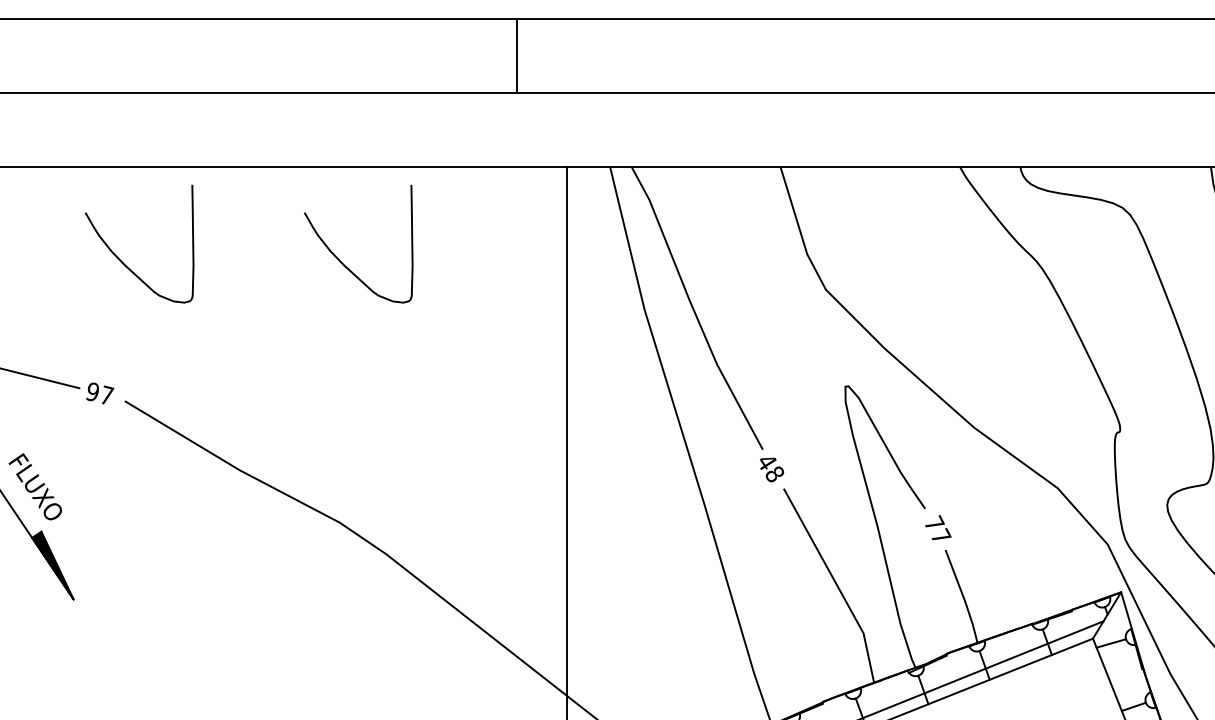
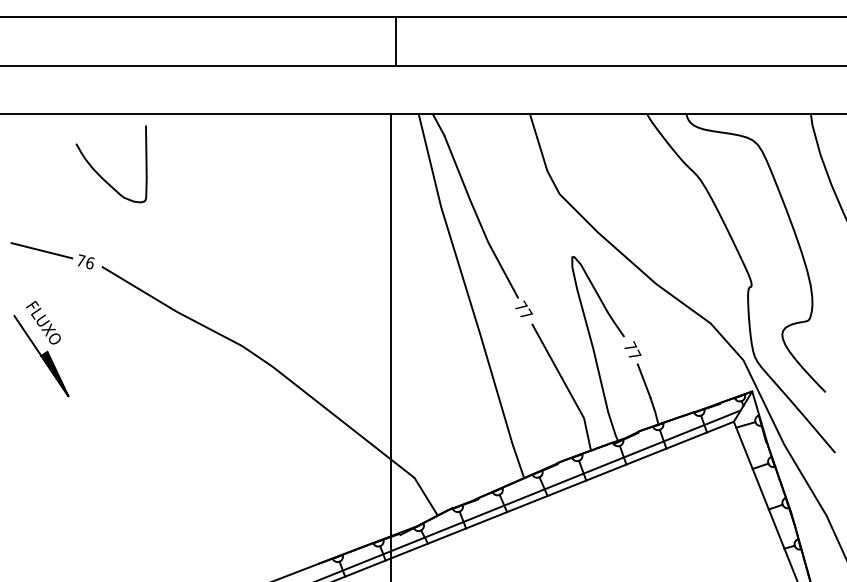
line: (516, 56) -> (395, 41), moved
curve: (341, 261) -> (243, 175), removed
text: (99, 393) -> (85, 261), 97 -> 76
text: (770, 466) -> (523, 309), 48 -> 77

